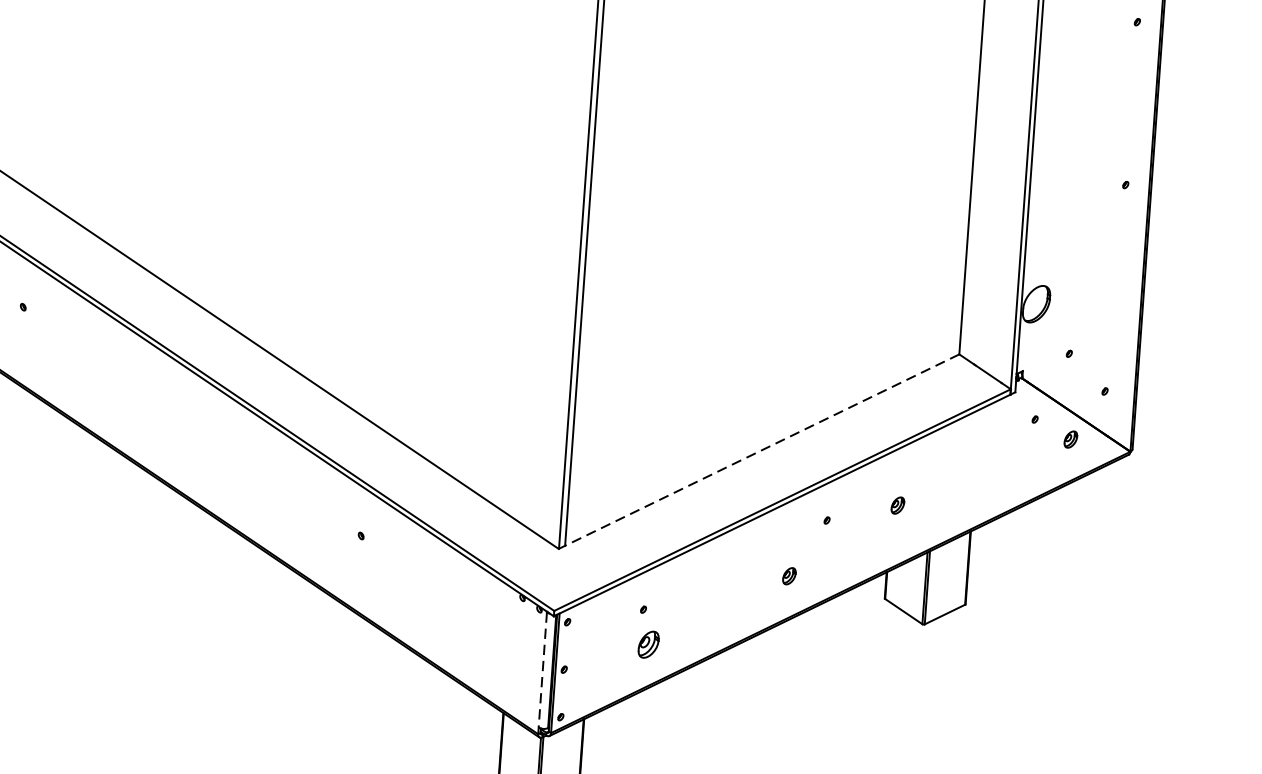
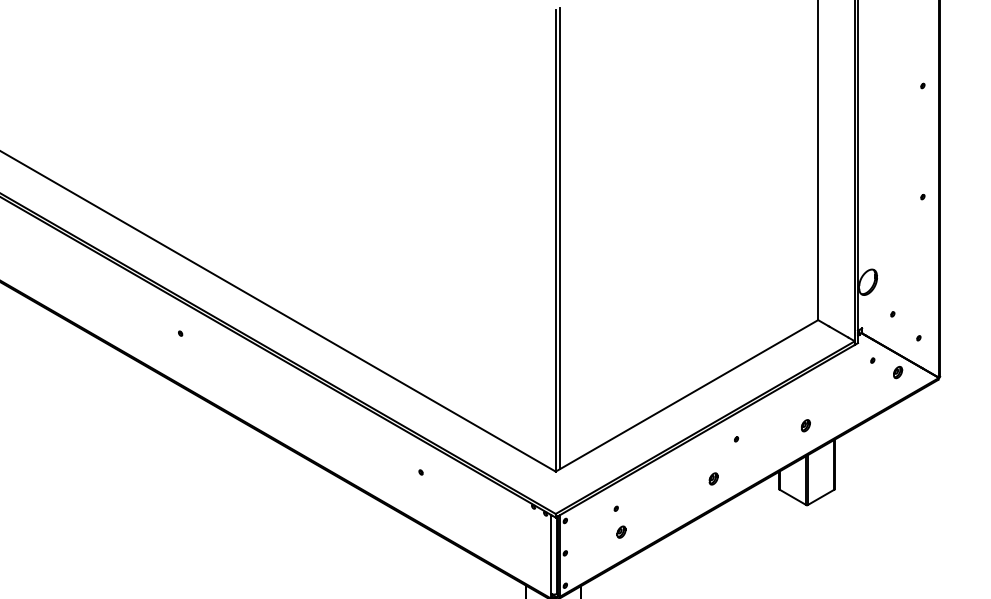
line: (758, 451) -> (686, 395), dashed -> solid
part: (897, 505) -> (805, 425), moved
part: (648, 643) -> (621, 531), size x0.62
line: (542, 671) -> (550, 555), dashed -> solid

